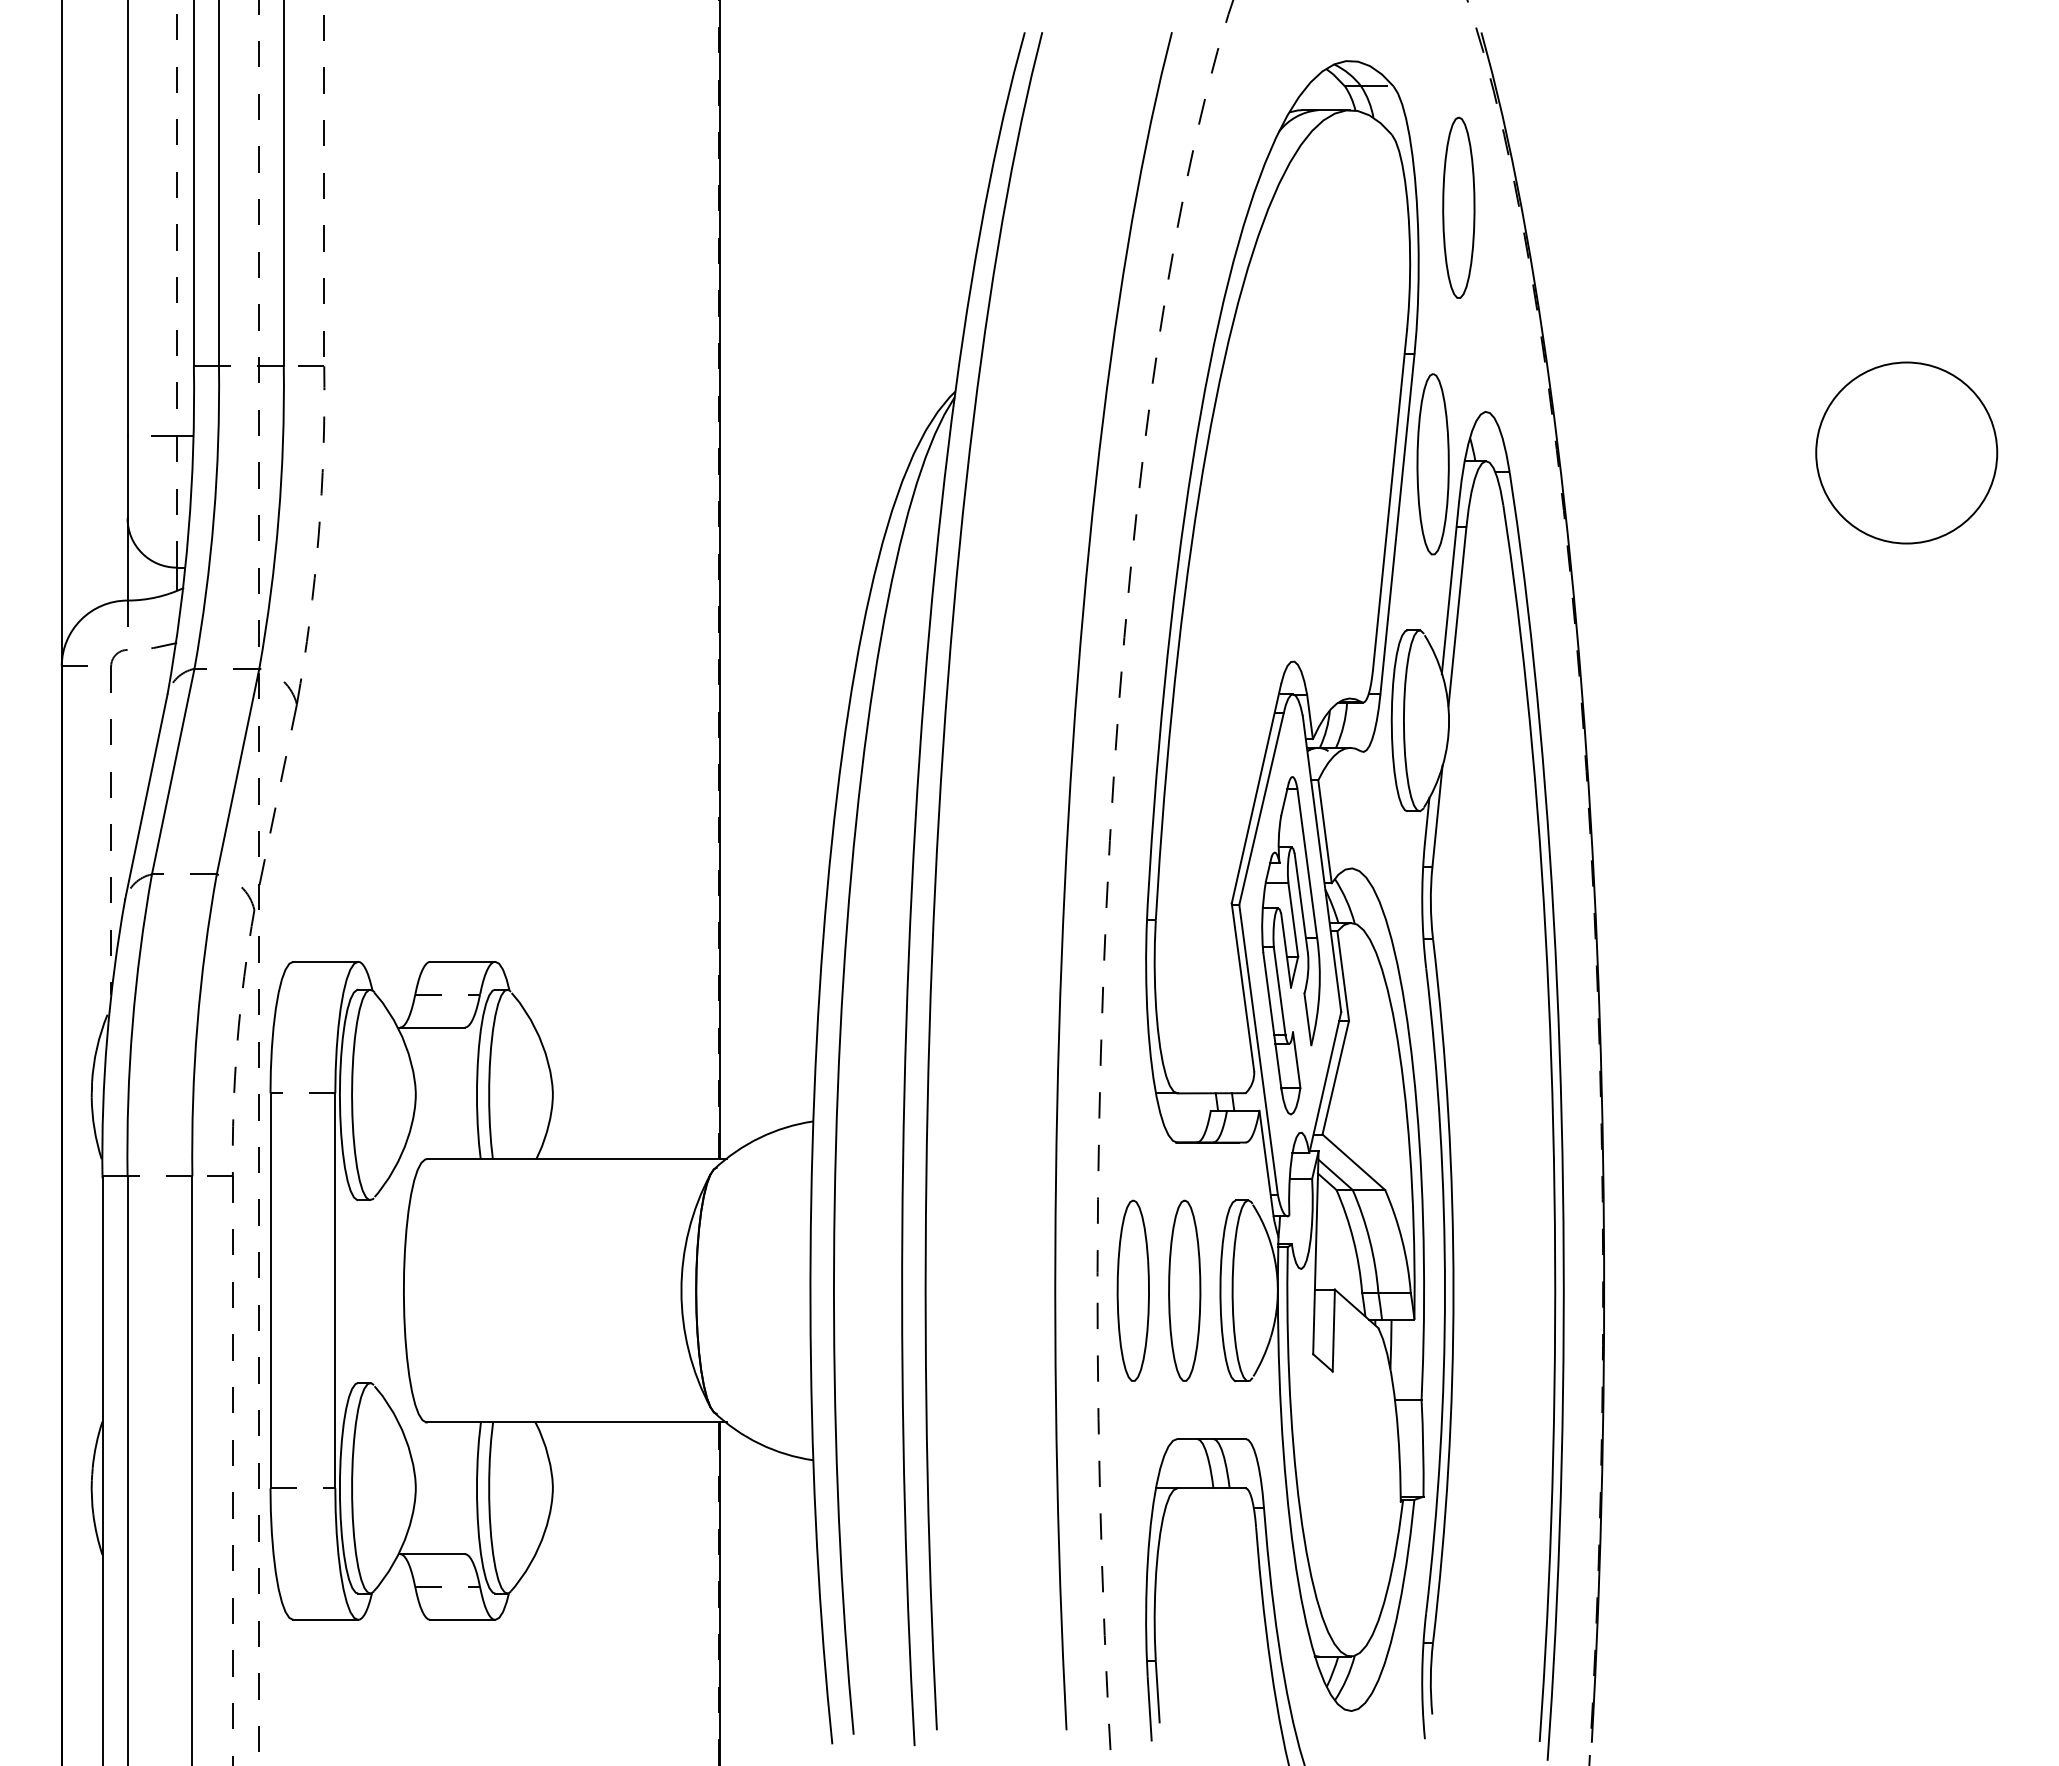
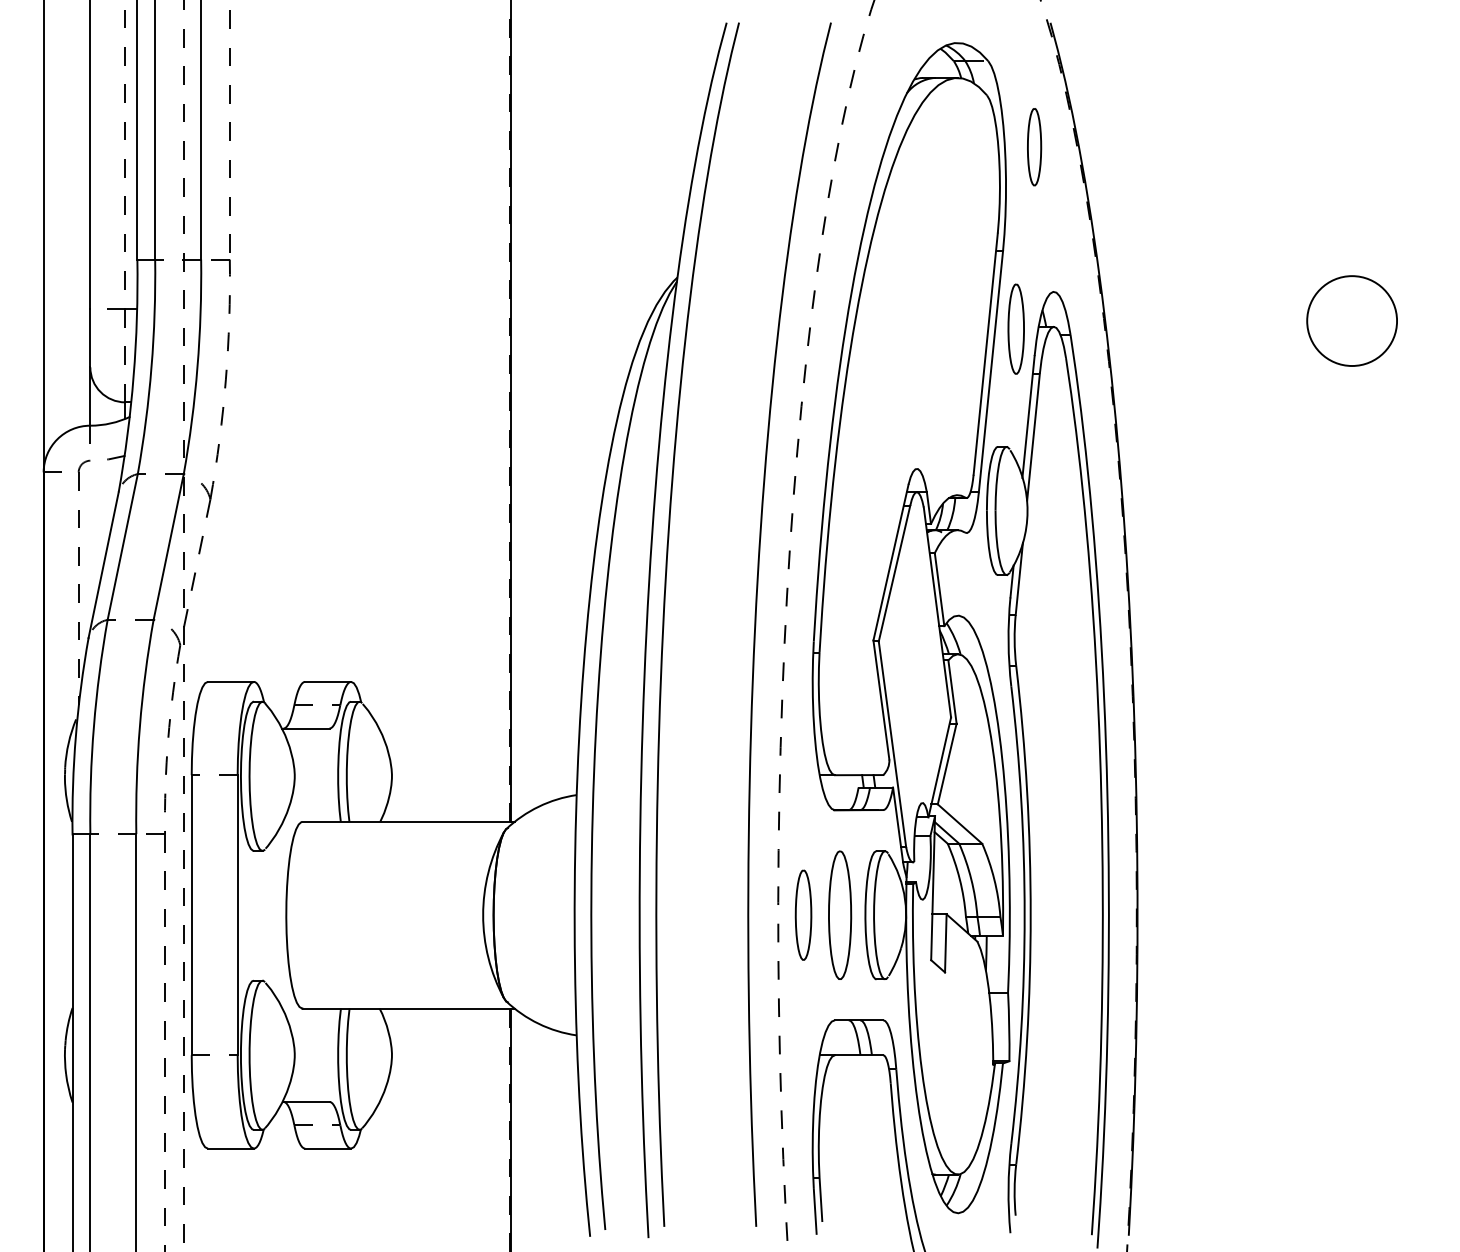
part: (1458, 207) -> (1034, 146), size x0.6
circle: (1906, 452) -> (1351, 320), size x0.7
part: (1432, 464) -> (1015, 329), size x0.7
part: (1290, 945) -> (915, 670), removed
part: (1132, 1290) -> (803, 914), size x0.7

